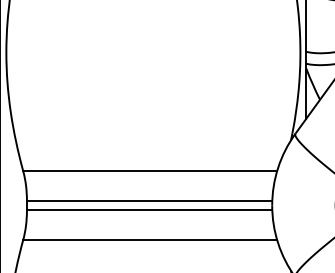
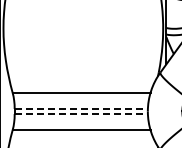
line: (150, 200) -> (81, 108), solid -> dashed
line: (150, 211) -> (81, 114), solid -> dashed

